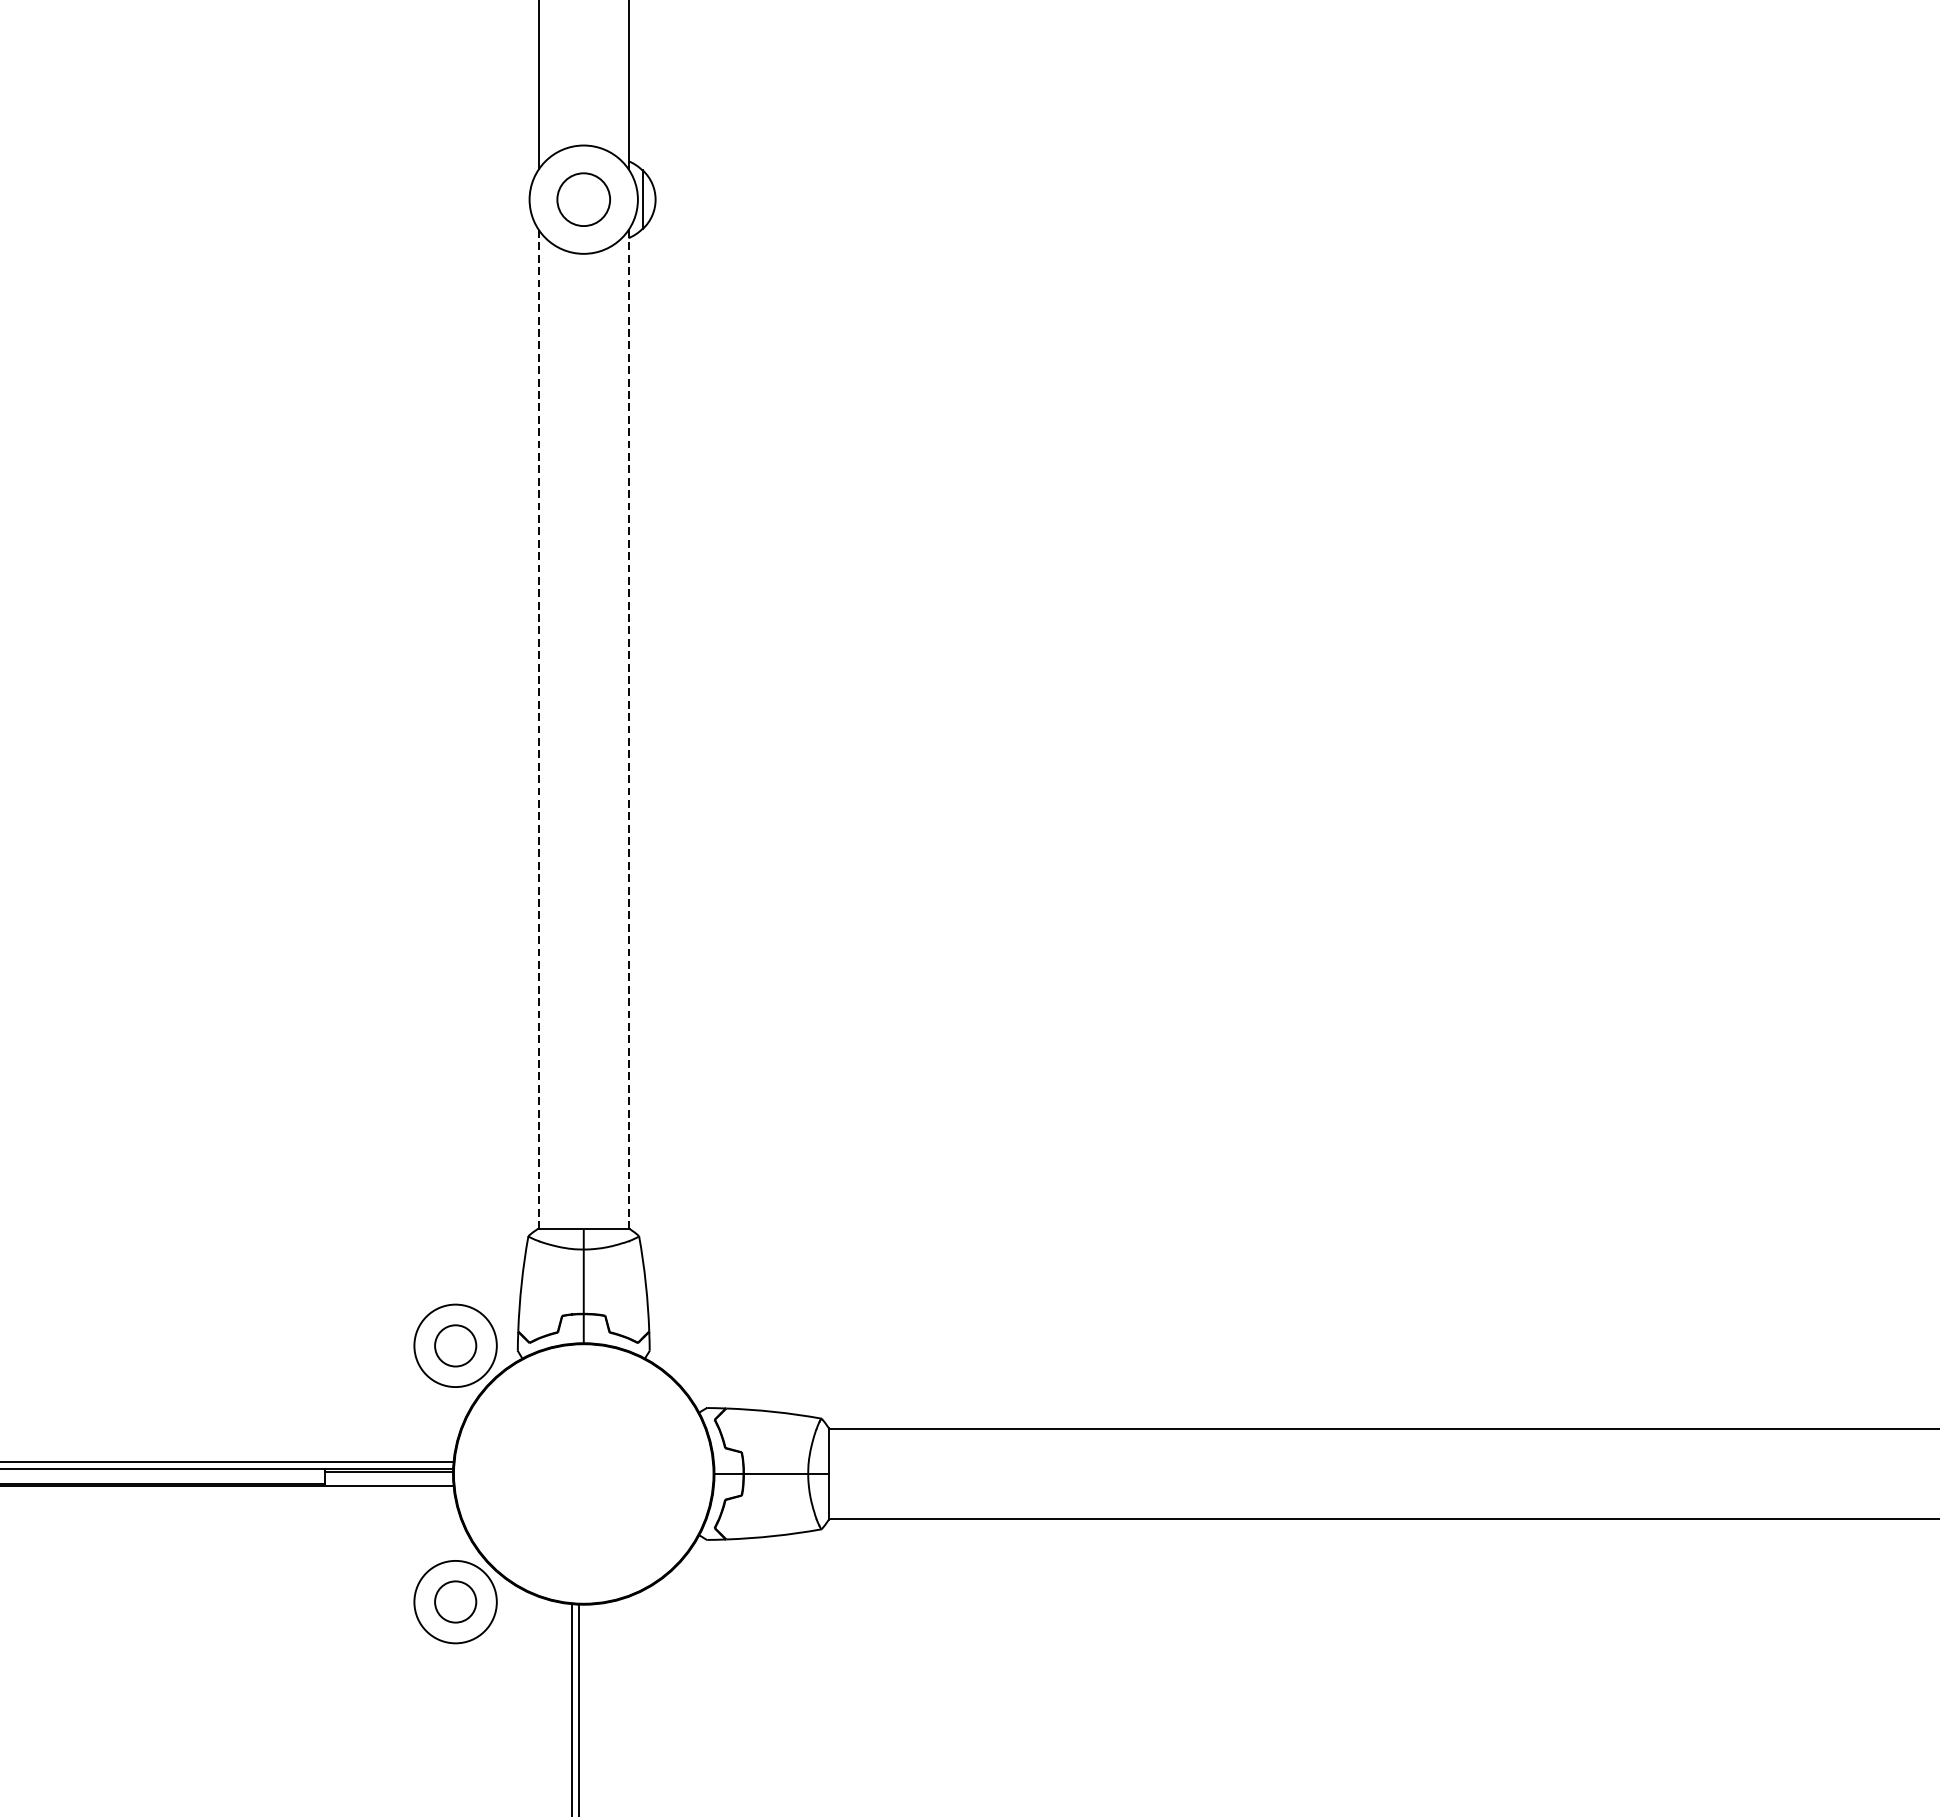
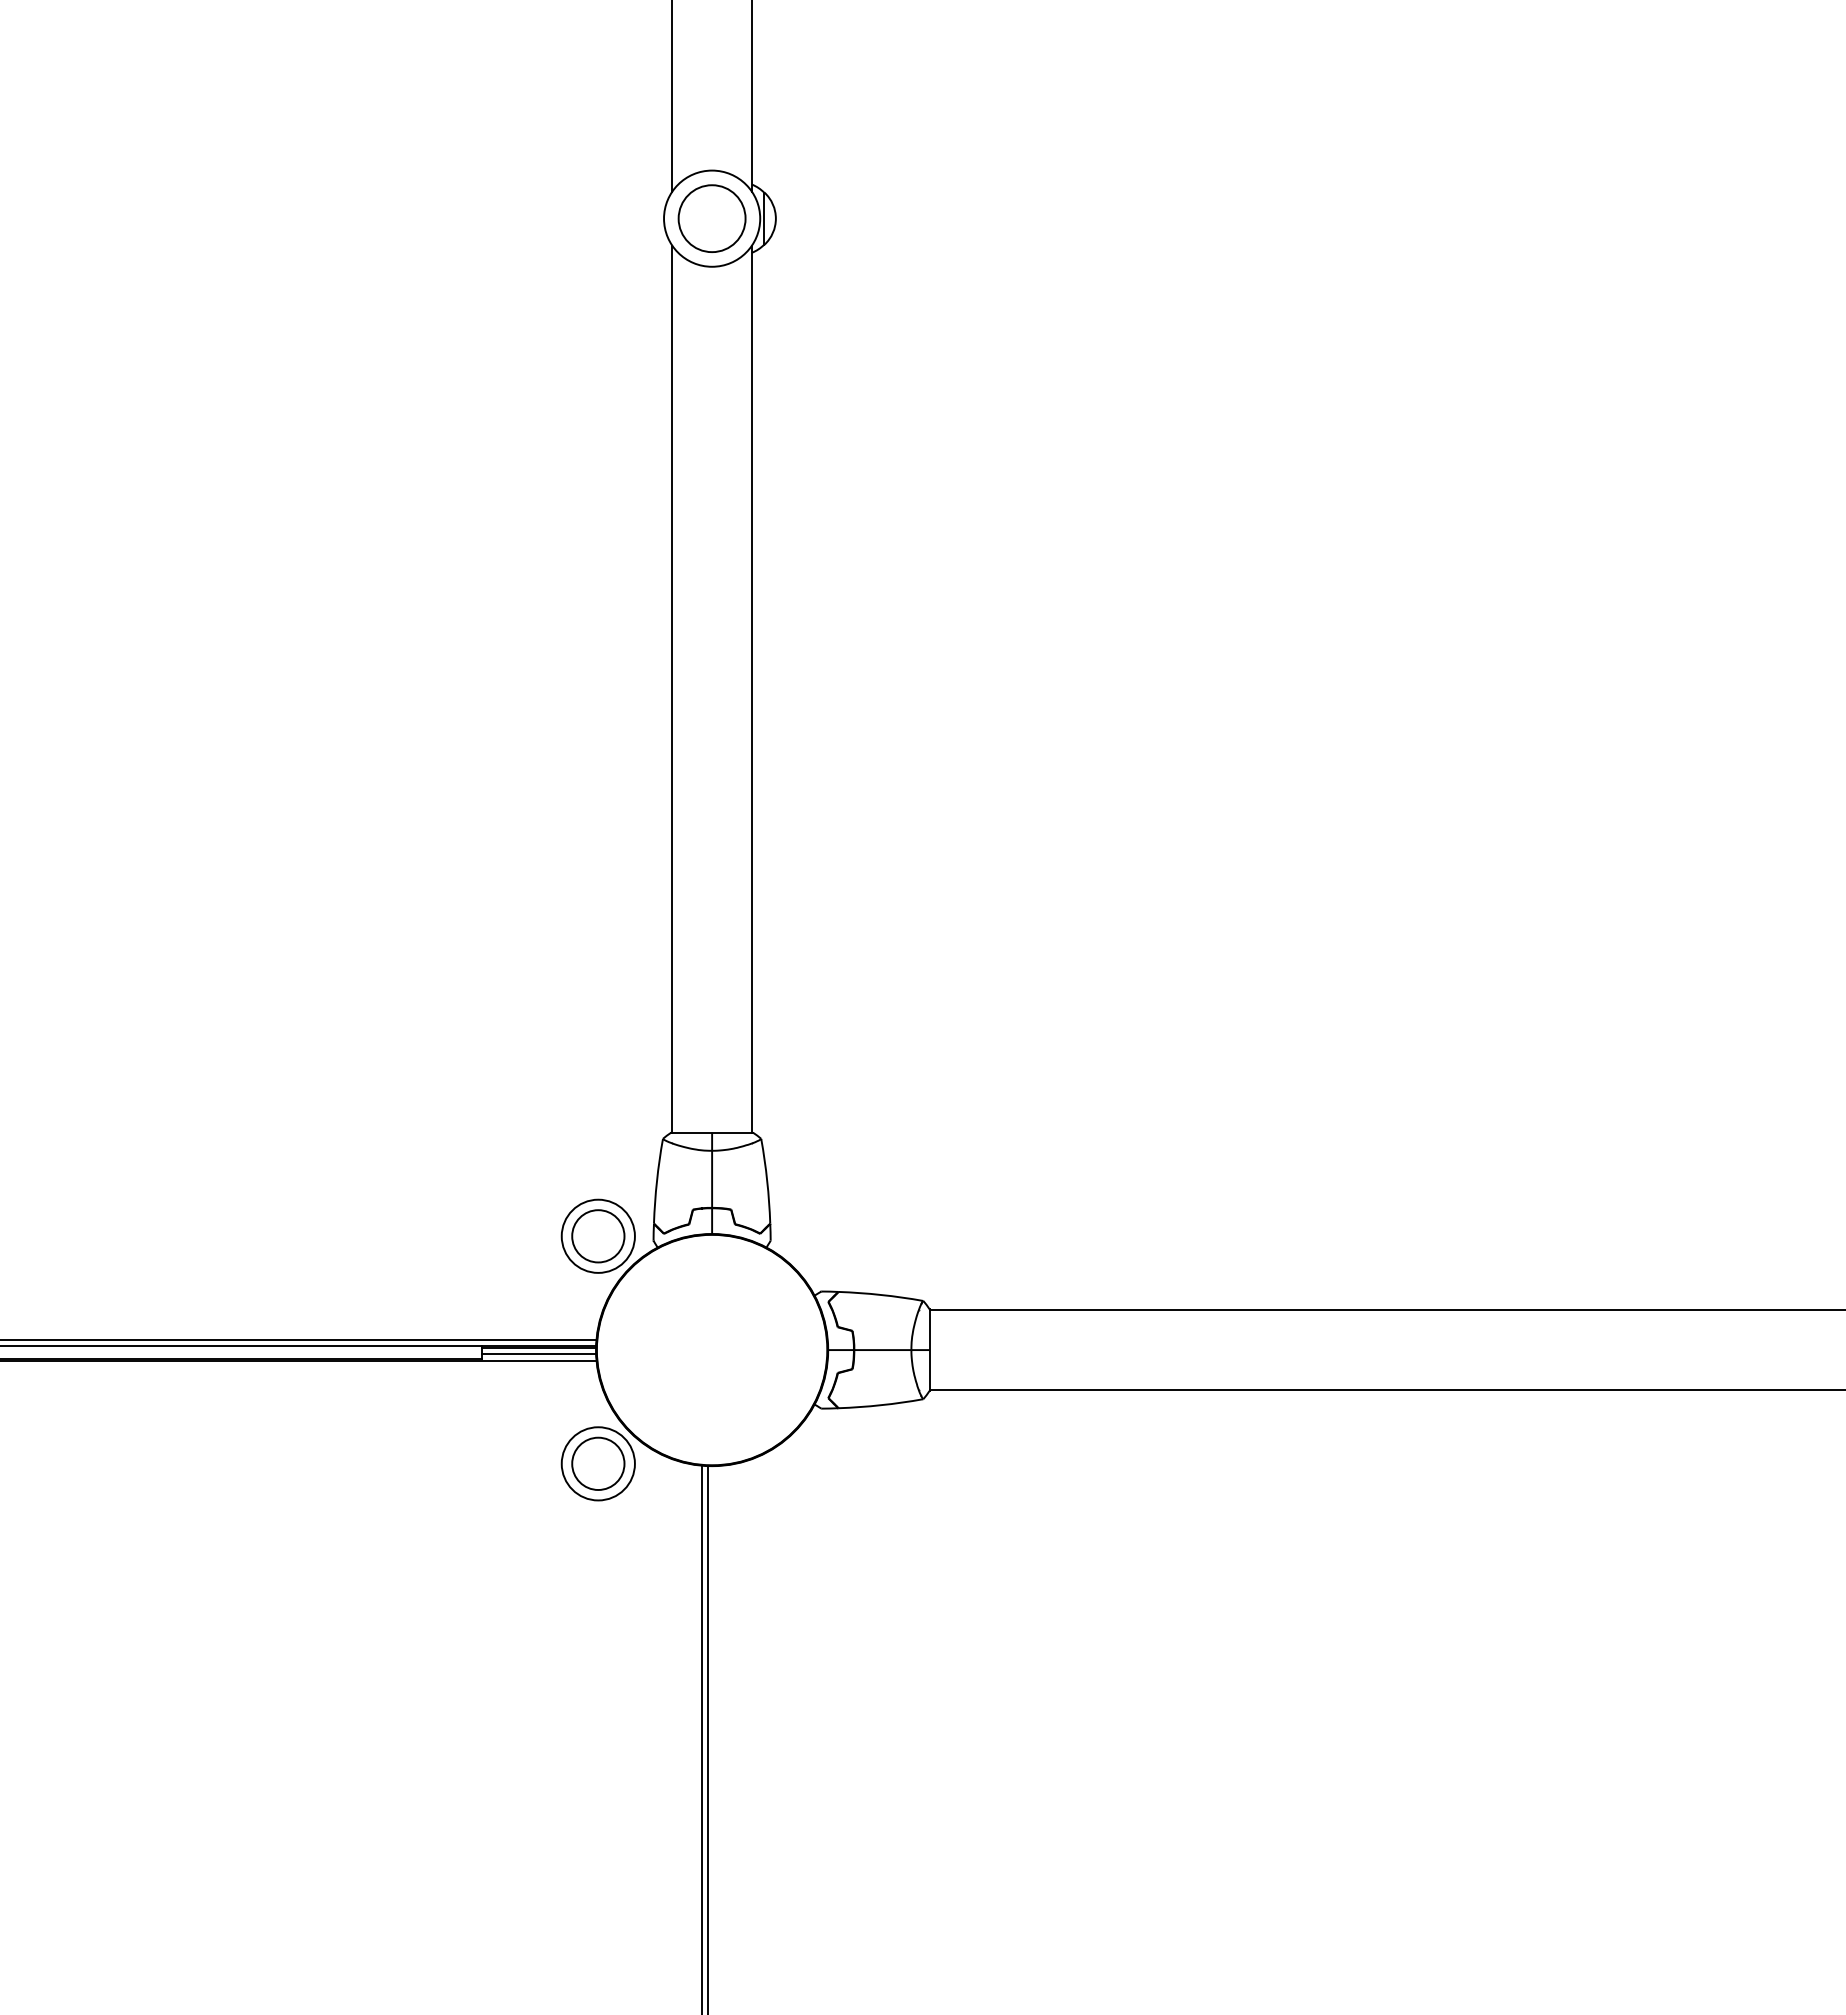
circle: (583, 199) -> (711, 218), size x1.43
line: (539, 728) -> (672, 688), dashed -> solid
line: (628, 728) -> (751, 688), dashed -> solid
circle: (455, 1346) -> (598, 1236), size x1.43
line: (389, 1478) -> (539, 1354), added
circle: (455, 1601) -> (598, 1463), size x1.43

